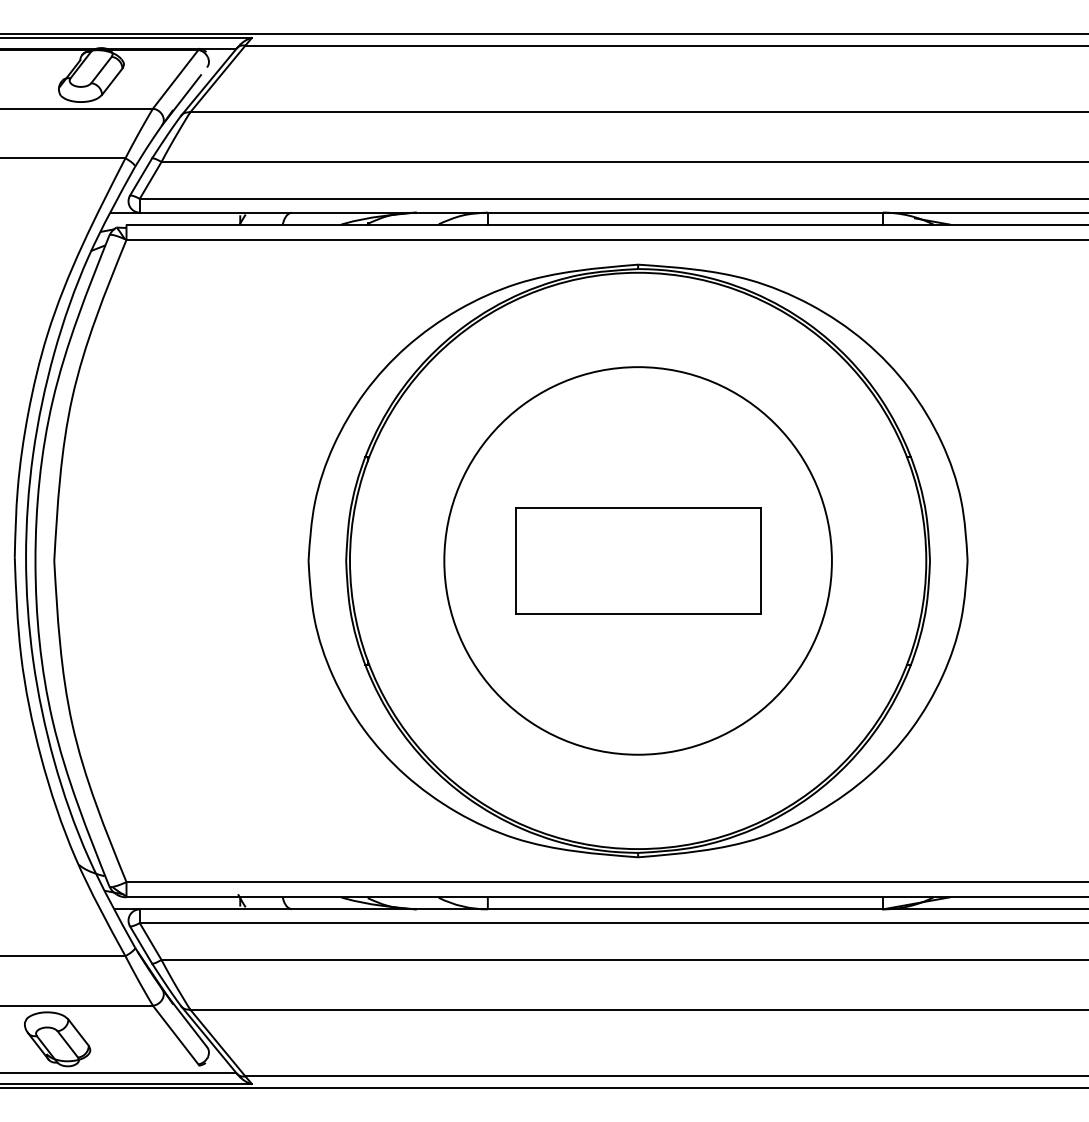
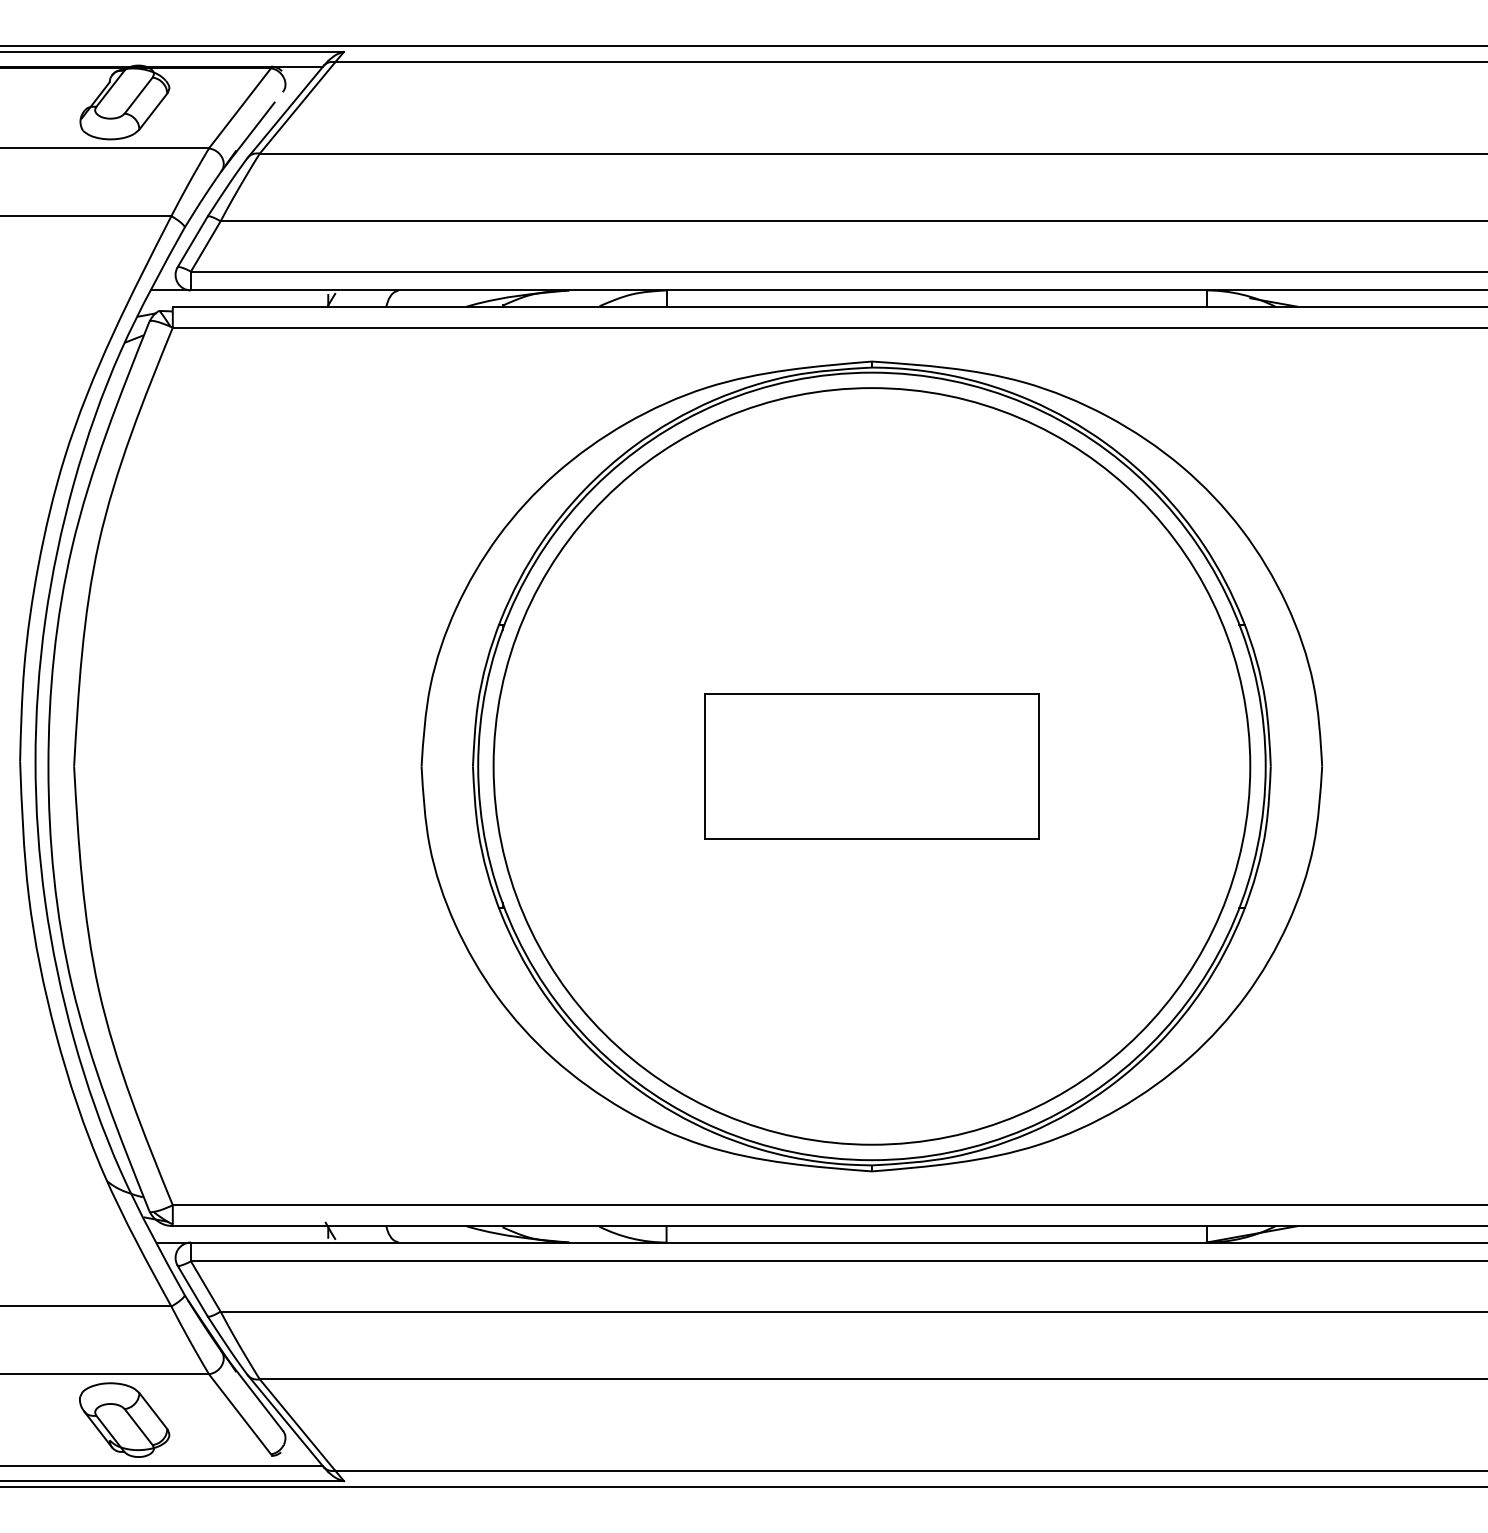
circle: (637, 561) -> (871, 766), size x1.43
part: (57, 1038) -> (124, 1419), moved

